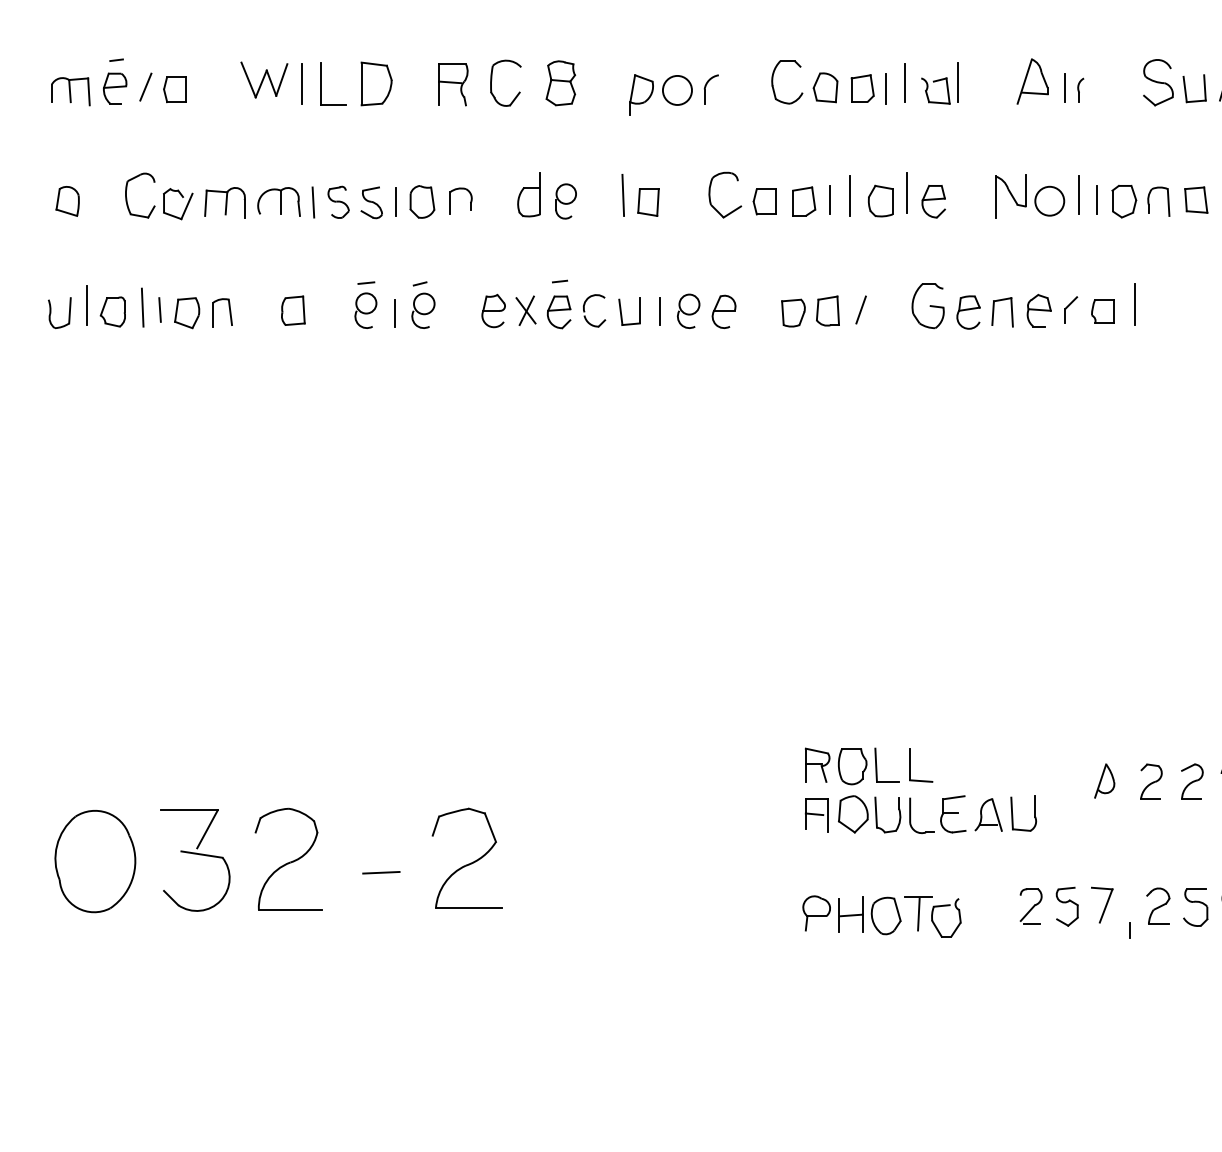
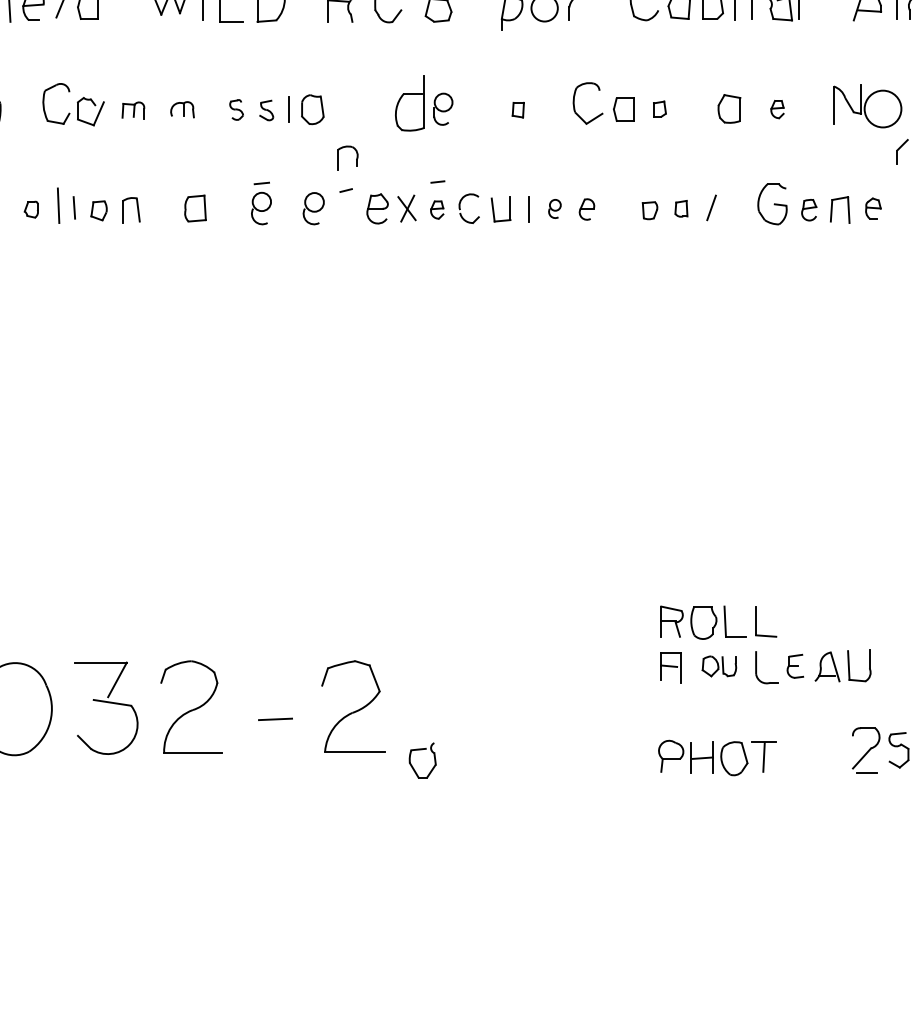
line: (907, 192) -> (753, 101), removed
part: (528, 194) -> (409, 102), size x1.4
line: (623, 194) -> (495, 102), removed
line: (850, 195) -> (701, 103), removed
line: (1079, 195) -> (910, 103), removed
line: (829, 199) -> (682, 107), removed
part: (450, 200) -> (338, 157), moved
circle: (1049, 200) -> (882, 108), size x1.4
part: (278, 201) -> (182, 109), size x0.6
part: (338, 201) -> (236, 109), size x0.7
part: (804, 201) -> (660, 109), size x0.6
part: (933, 201) -> (777, 109), size x0.6
part: (224, 202) -> (132, 110), size x0.6
line: (313, 202) -> (213, 110), removed
part: (371, 202) -> (266, 110), size x0.7
part: (648, 202) -> (518, 110), size x0.6
line: (419, 283) -> (345, 190), moved
line: (86, 305) -> (7, 203), removed
part: (1071, 309) -> (902, 151), moved
part: (688, 310) -> (554, 208), size x0.6
part: (827, 310) -> (681, 208), size x0.6
part: (1038, 310) -> (872, 208), size x0.7
part: (112, 311) -> (31, 209), size x0.6
part: (723, 311) -> (586, 209), size x0.7
line: (394, 312) -> (287, 210), removed
part: (559, 312) -> (437, 210), size x0.6
part: (793, 312) -> (650, 210), size x0.7
part: (968, 312) -> (809, 210), size x0.7
part: (187, 313) -> (99, 211), size x0.7
part: (869, 814) -> (719, 666), size x0.6
part: (953, 814) -> (795, 666), size x0.7
part: (946, 906) -> (422, 750), moved
part: (1030, 906) -> (865, 750), size x1.4

